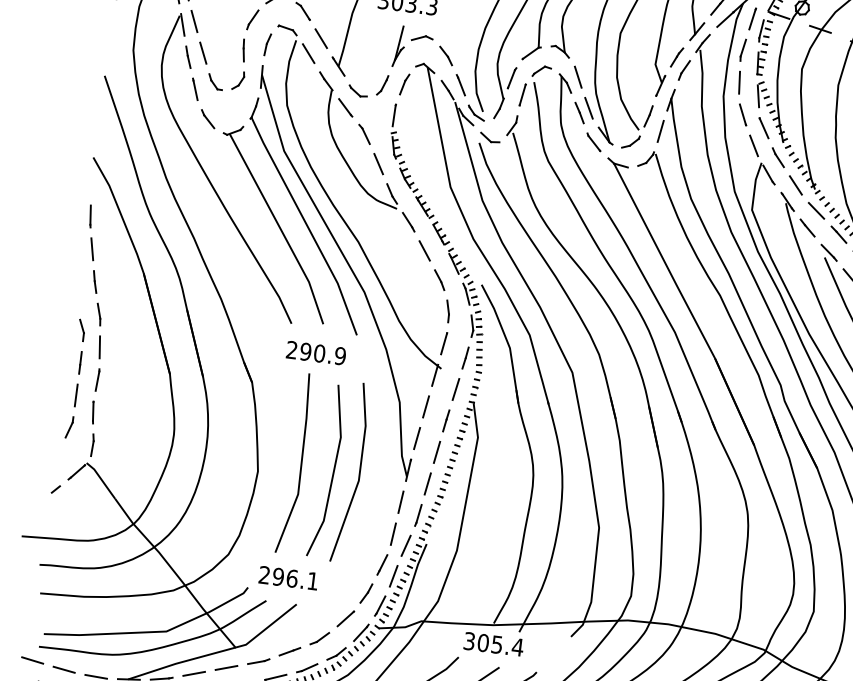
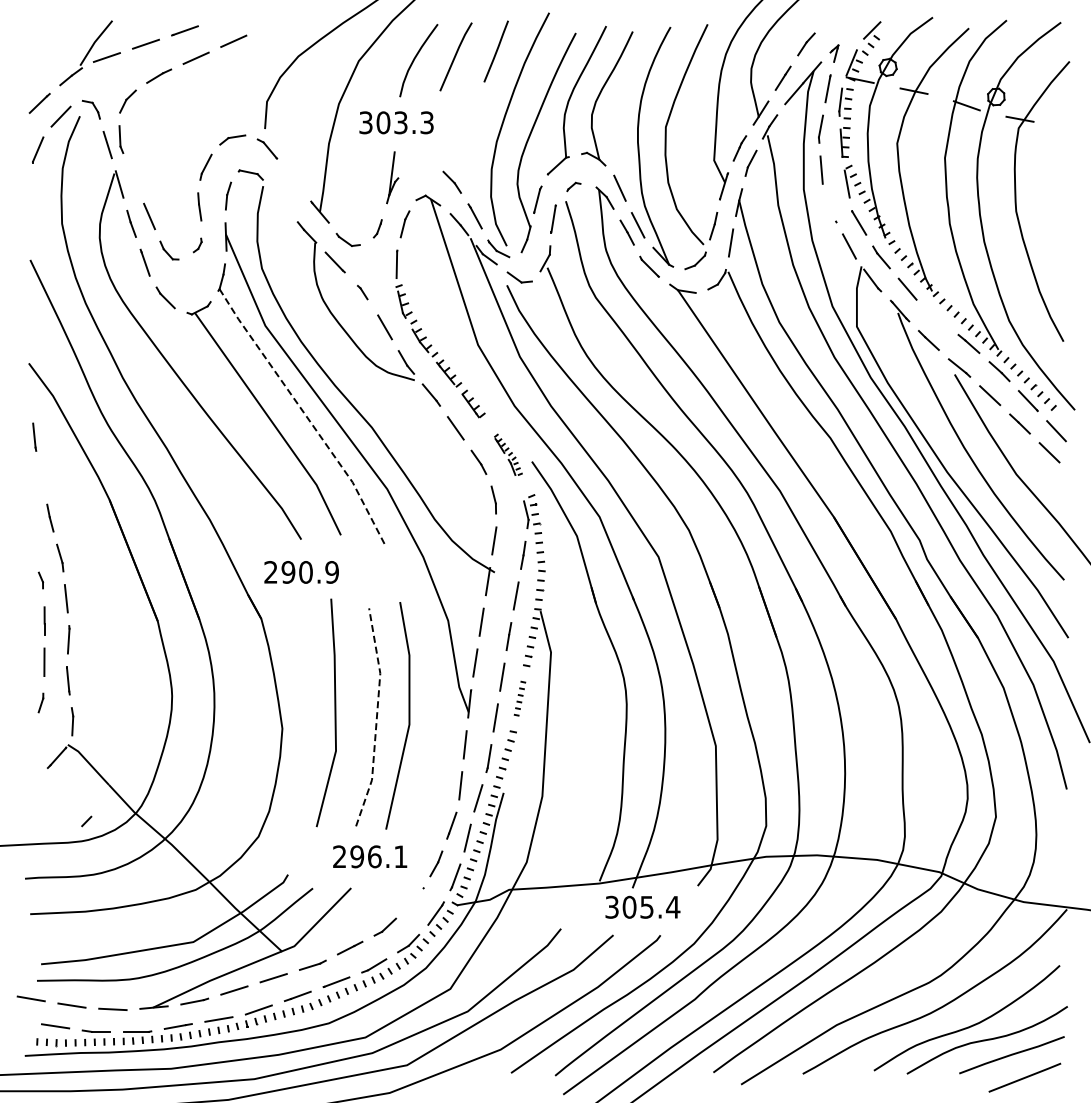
line: (194, 21) -> (133, 178), removed
part: (422, 37) -> (419, 163), removed
line: (320, 38) -> (293, 179), removed
line: (308, 53) -> (280, 200), removed
part: (541, 71) -> (573, 186), size x0.6
part: (238, 80) -> (197, 245), size x0.6
part: (382, 85) -> (377, 228), size x0.7
line: (742, 114) -> (830, 209), removed
part: (364, 134) -> (362, 292), size x0.6
line: (815, 210) -> (936, 317), removed
line: (307, 225) -> (305, 414), solid -> dashed
line: (92, 249) -> (41, 477), removed
part: (463, 276) -> (508, 454), size x0.6
part: (81, 330) -> (40, 580), size x0.6
text: (316, 353) -> (301, 572), moved
part: (69, 426) -> (40, 702), size x0.7
part: (448, 470) -> (519, 698), size x0.7
line: (333, 471) -> (376, 717), solid -> dashed
line: (55, 489) -> (86, 821), moved
text: (288, 577) -> (370, 856), moved
line: (345, 618) -> (414, 898), removed
text: (493, 643) -> (642, 906), moved

